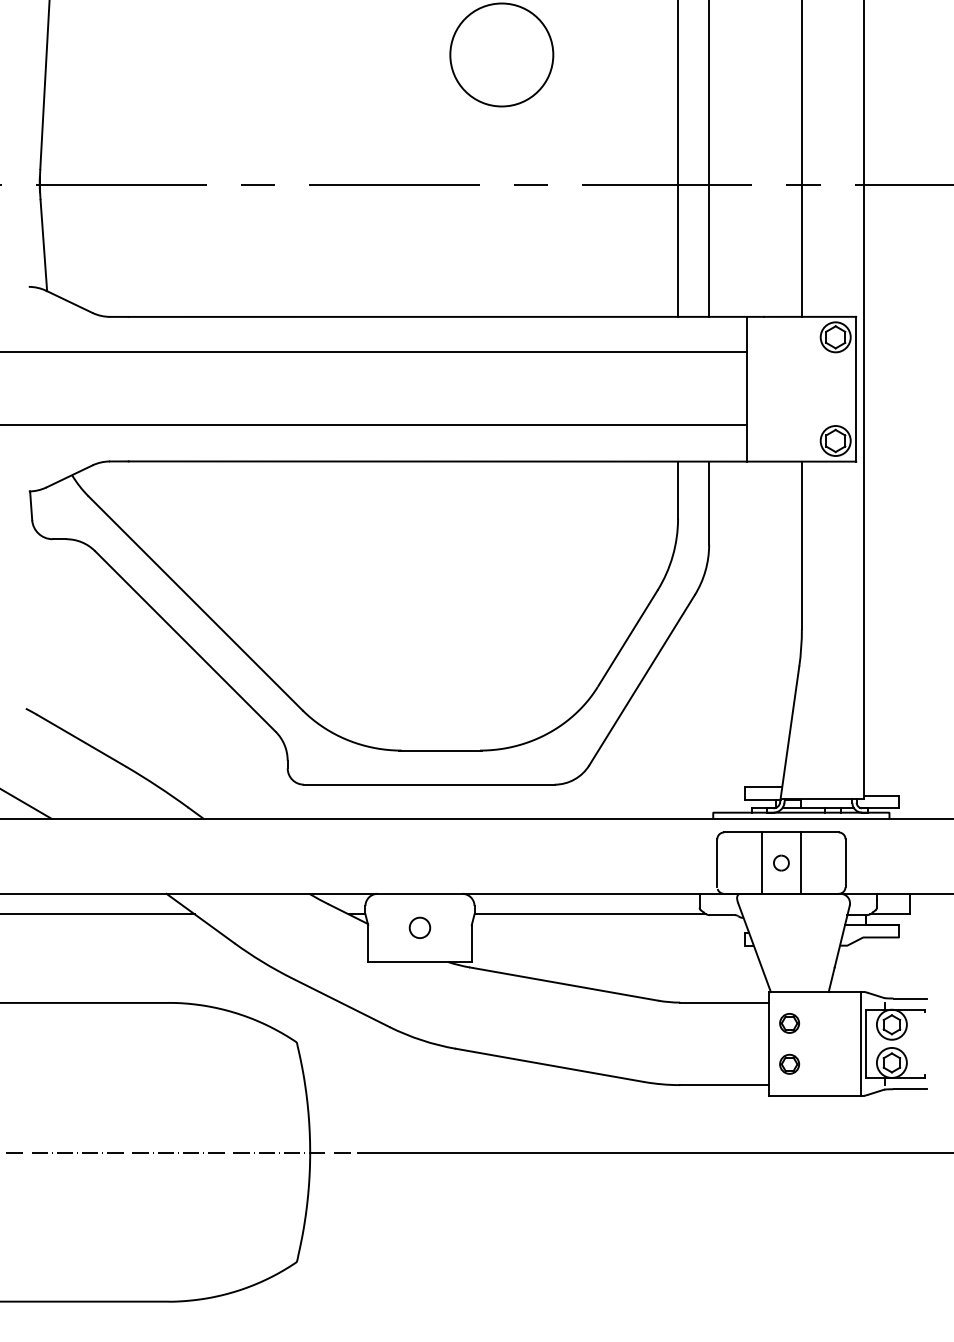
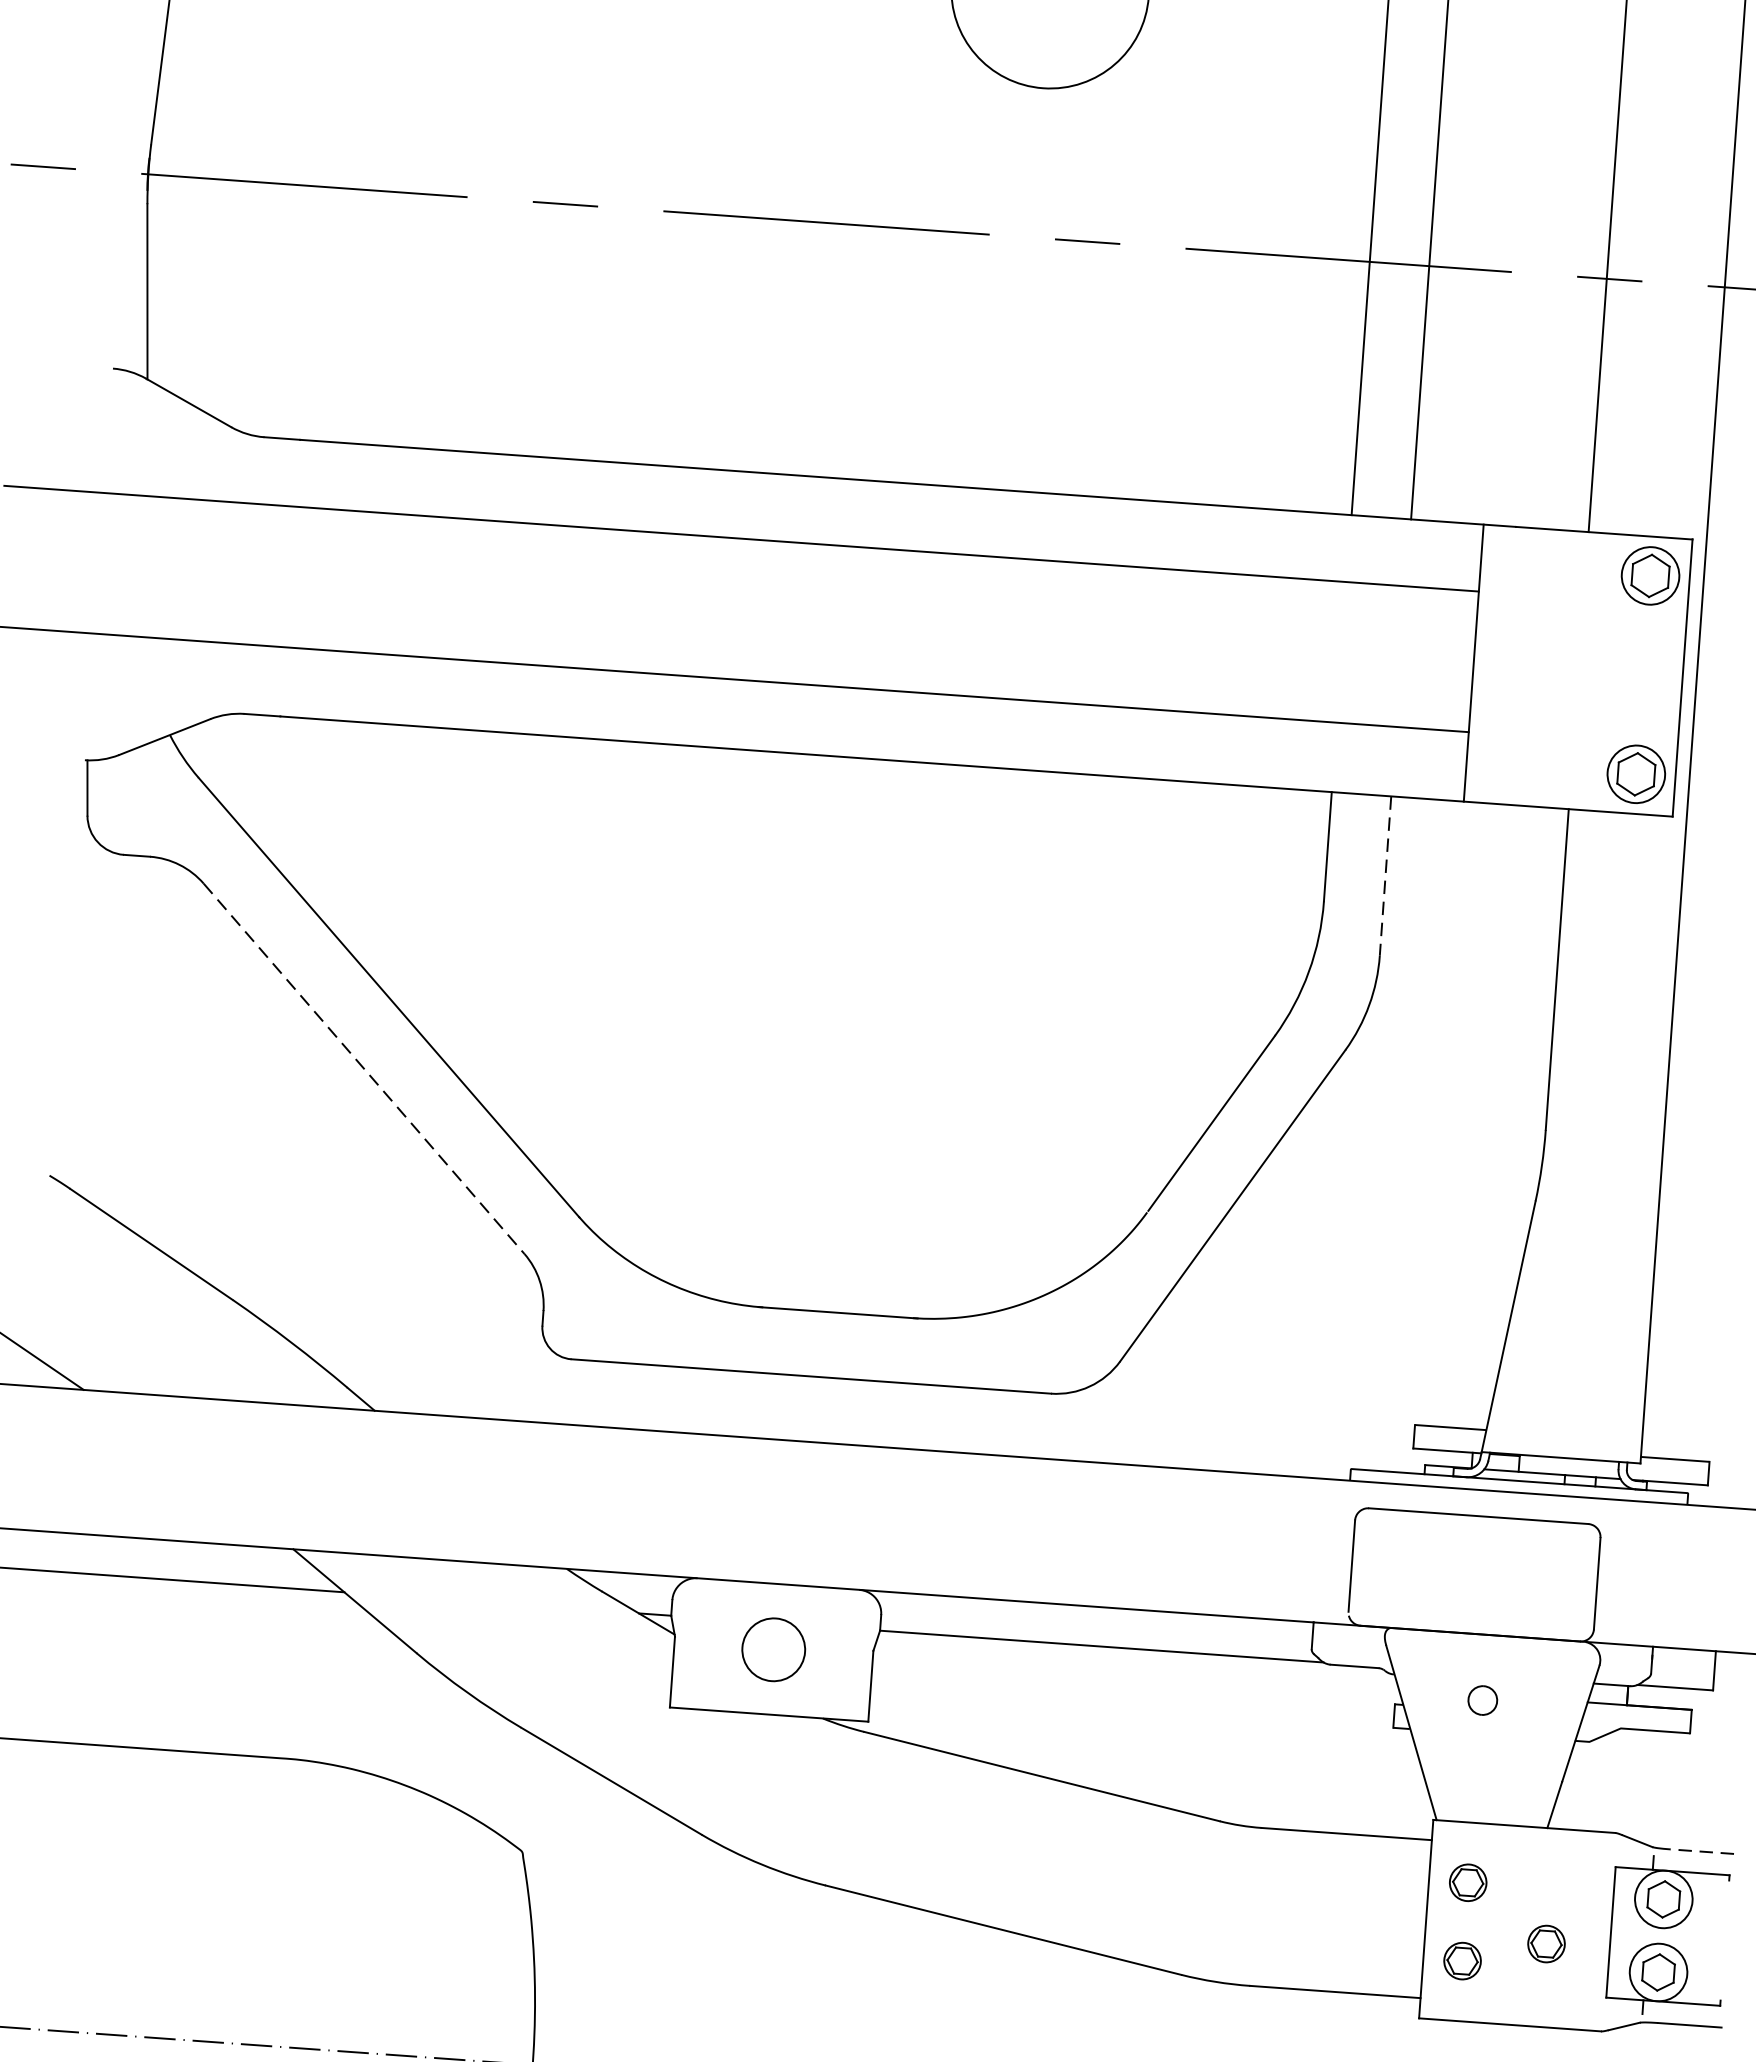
line: (709, 503) -> (1386, 876), solid -> dashed
line: (185, 641) -> (364, 1068), solid -> dashed
line: (761, 862) -> (1436, 1570), removed
part: (781, 862) -> (1483, 1699), moved
line: (801, 862) -> (1513, 1576), removed
circle: (419, 927) -> (772, 1648), size x1.6
line: (910, 998) -> (1702, 1851), solid -> dashed
line: (861, 1043) -> (1603, 1931), removed
part: (832, 1051) -> (1546, 1942), added

